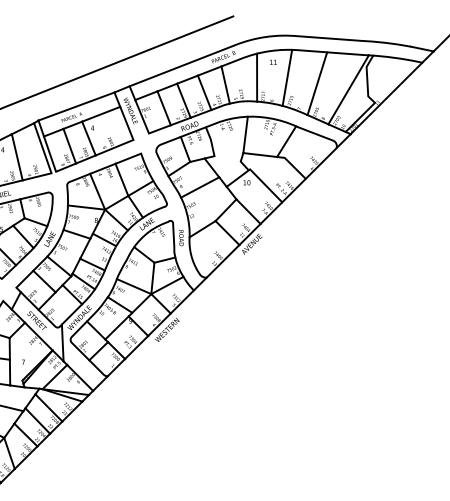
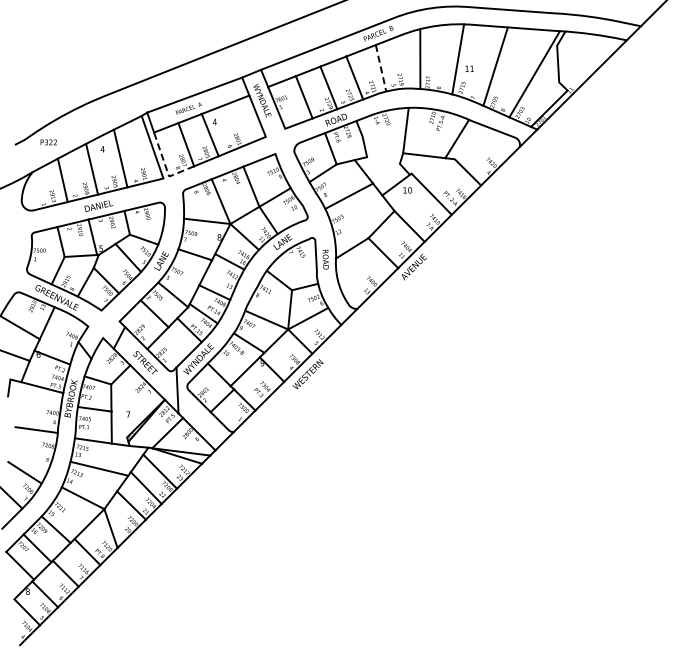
text: (273, 62) -> (469, 68), moved
line: (226, 85) -> (381, 68), solid -> dashed
line: (53, 165) -> (166, 168), solid -> dashed

